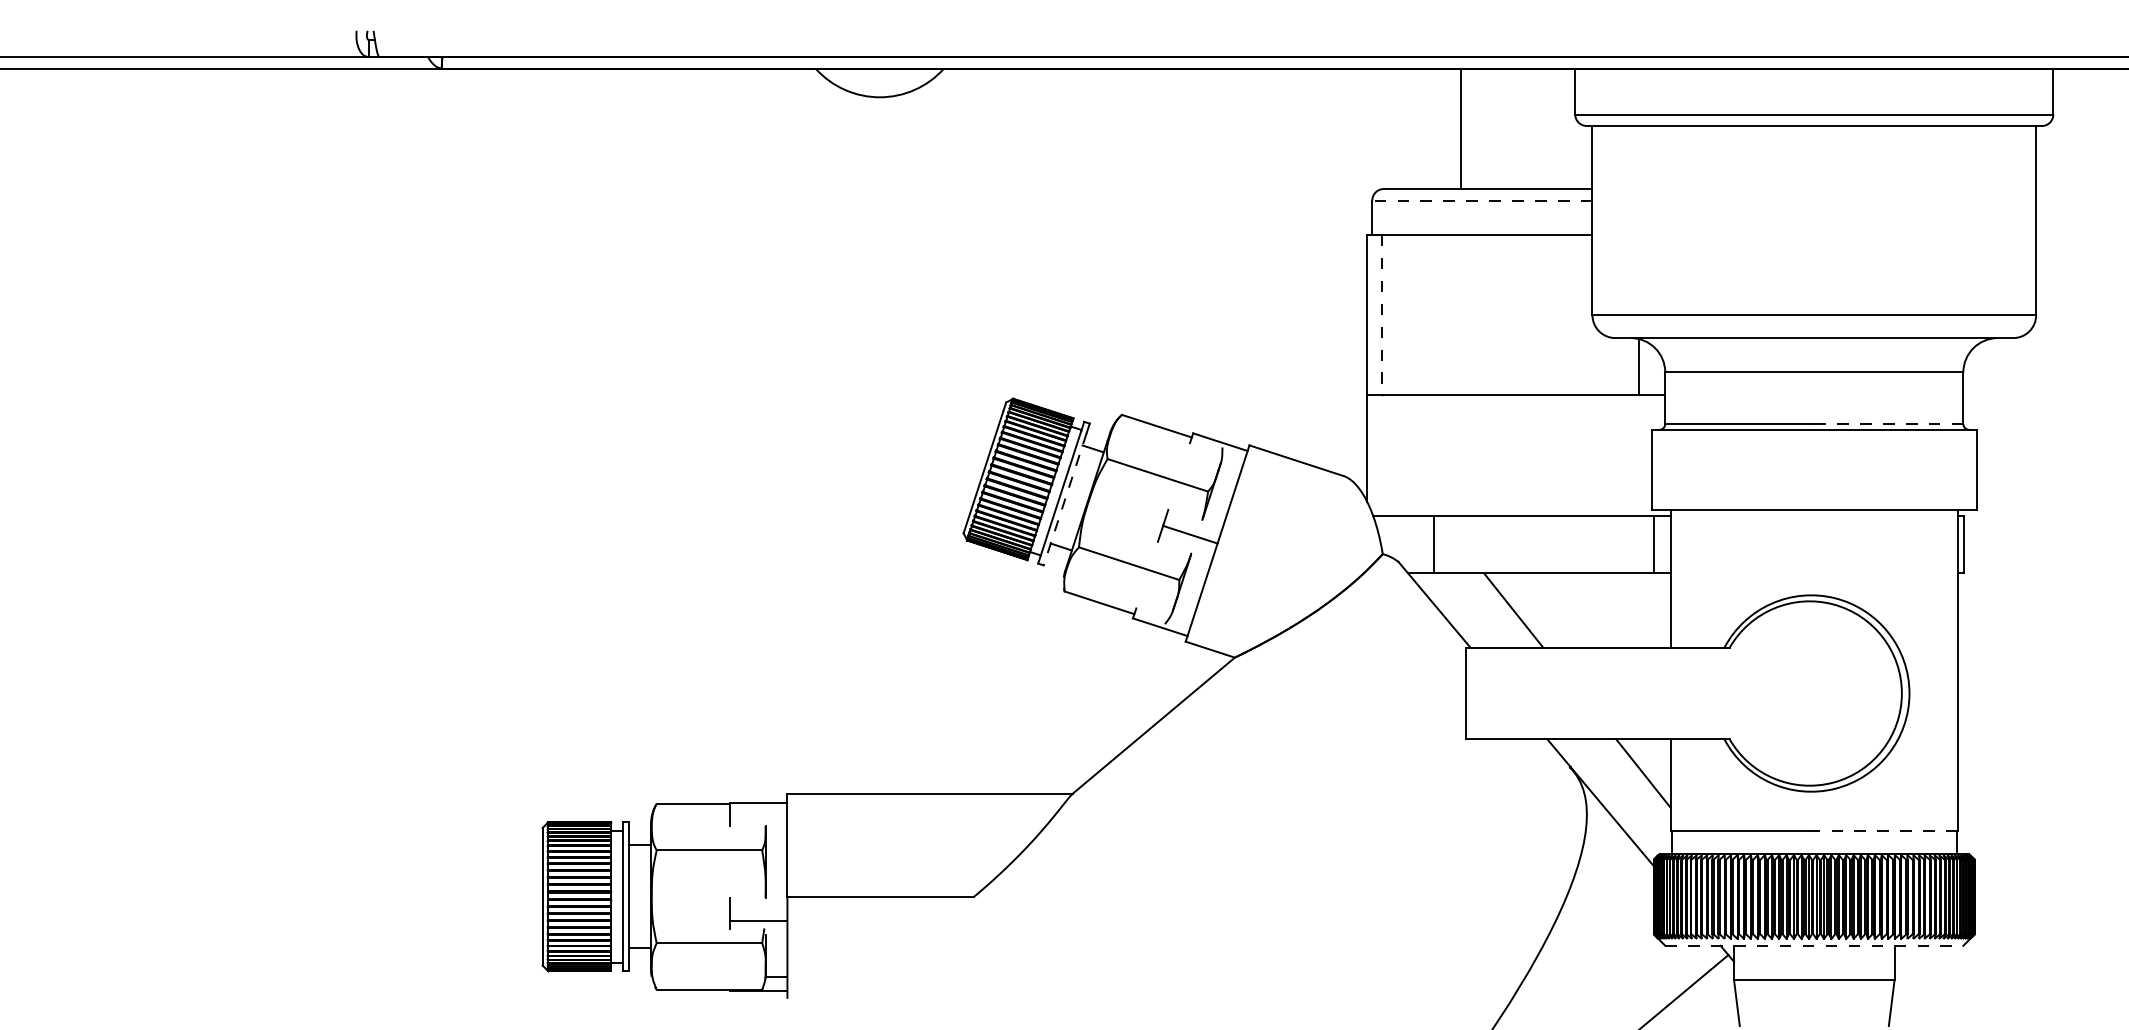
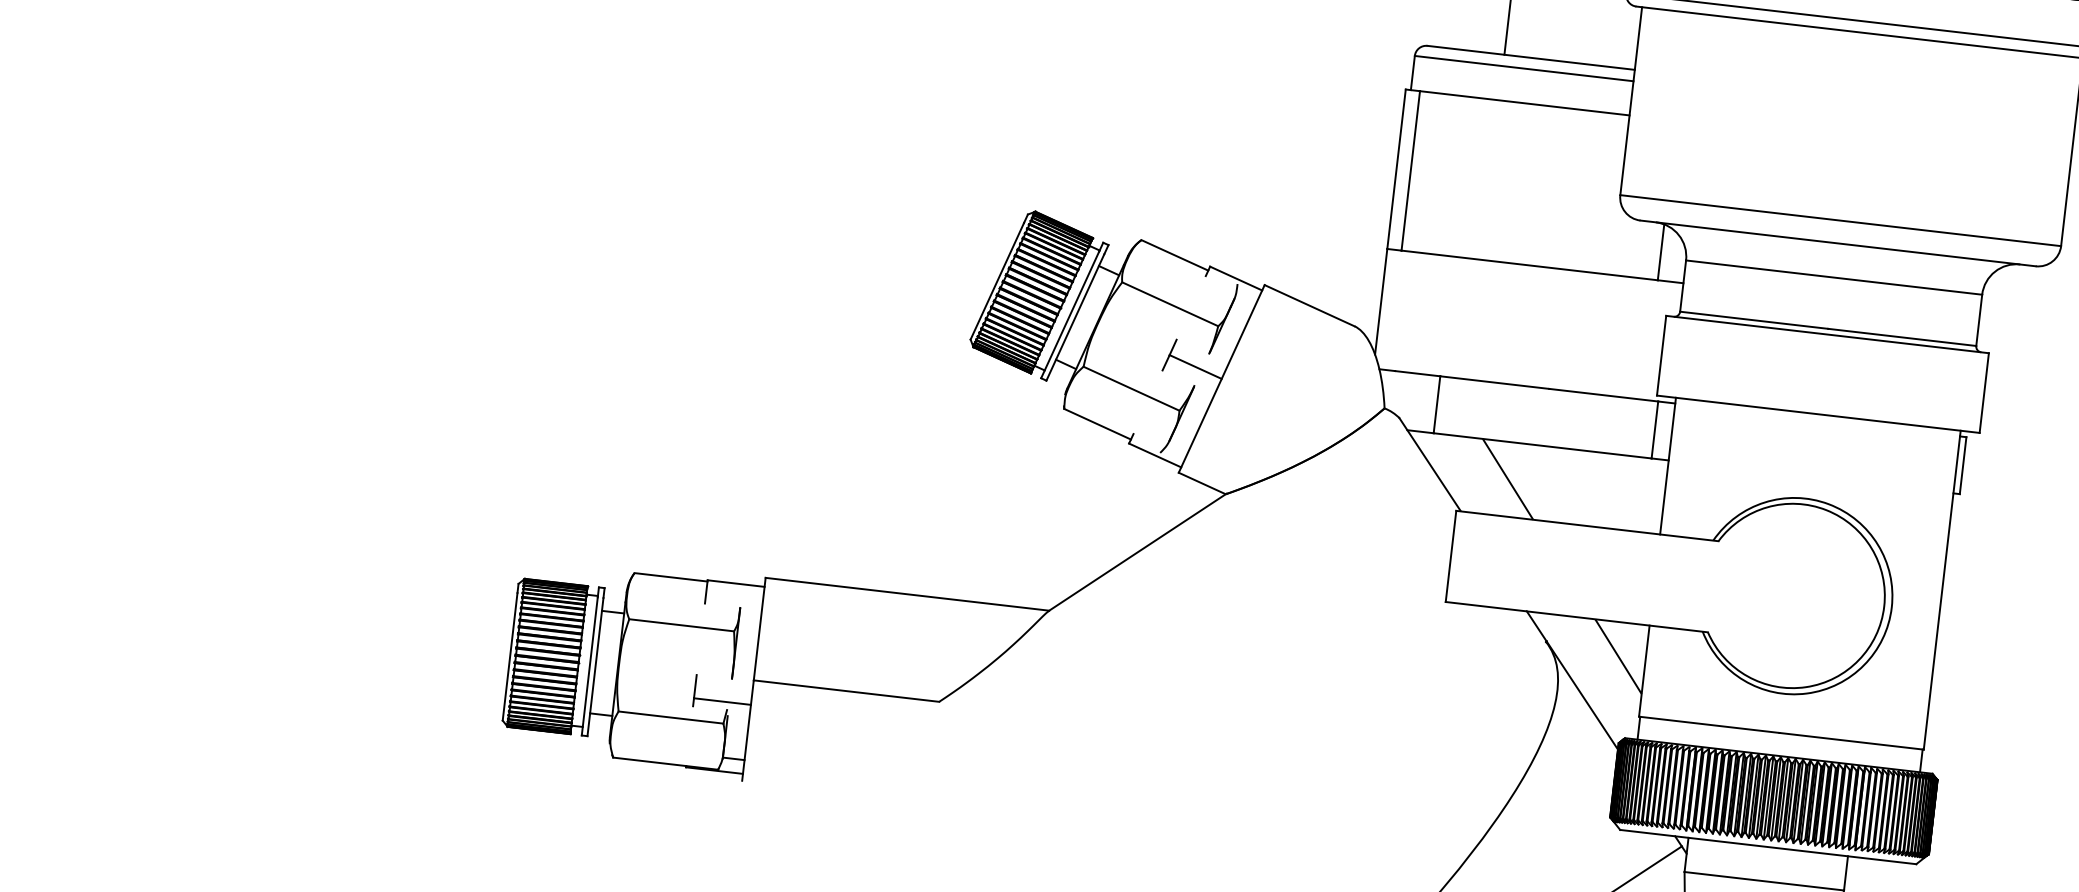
line: (1481, 200) -> (1523, 68), dashed -> solid
line: (1381, 315) -> (1410, 171), dashed -> solid
line: (1888, 424) -> (1901, 337), dashed -> solid
line: (1065, 499) -> (1075, 317), dashed -> solid
line: (1884, 831) -> (1851, 741), dashed -> solid
line: (1814, 945) -> (1768, 846), dashed -> solid

